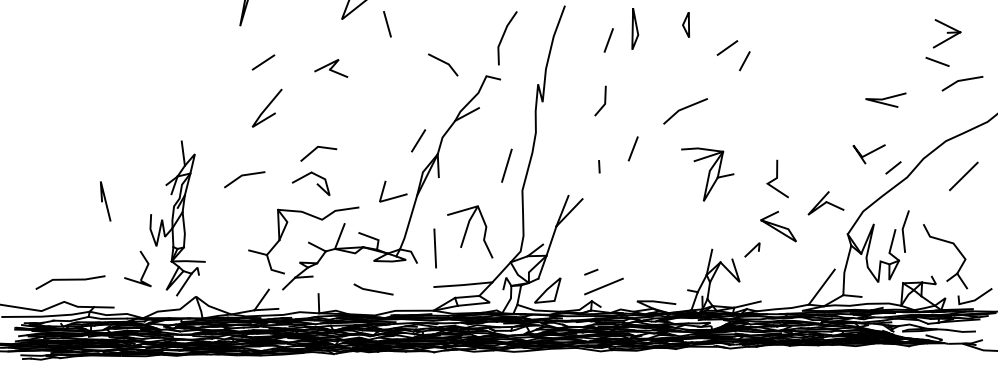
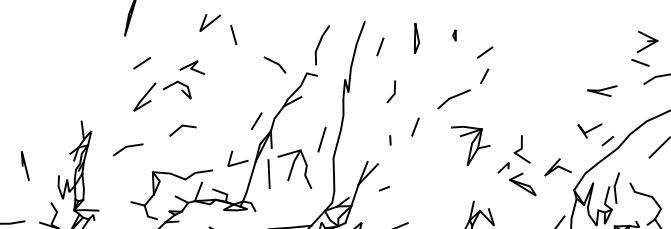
part: (685, 24) -> (454, 35), size x0.6
line: (608, 40) -> (380, 46), moved
line: (744, 61) -> (484, 76), moved
part: (316, 184) -> (181, 90), moved
part: (470, 231) -> (295, 168), moved
line: (434, 248) -> (268, 174), moved
line: (752, 249) -> (503, 167), moved
line: (591, 271) -> (384, 188), moved

